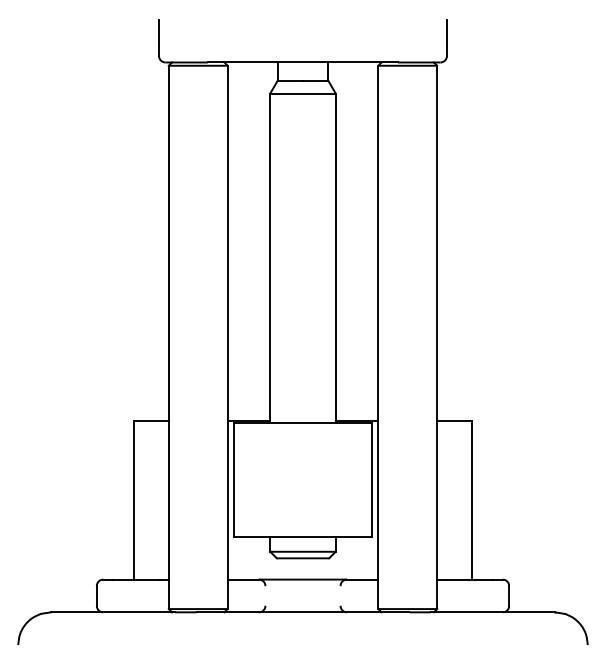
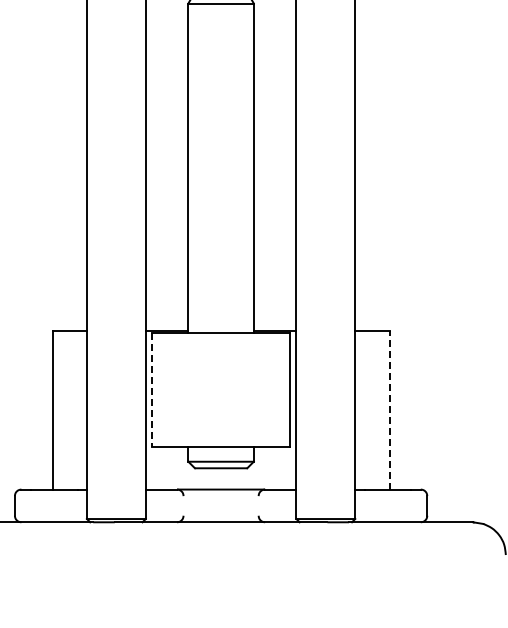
line: (234, 480) -> (152, 390), solid -> dashed
line: (471, 499) -> (389, 409), solid -> dashed

